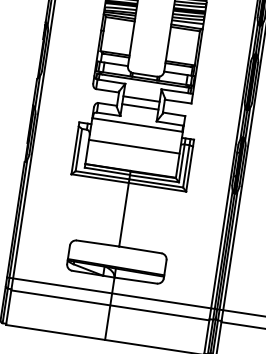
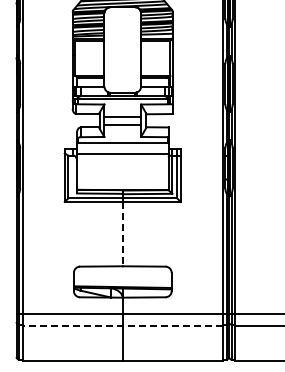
line: (134, 146) -> (122, 154), moved
line: (123, 215) -> (122, 234), solid -> dashed
line: (110, 305) -> (122, 325), solid -> dashed

